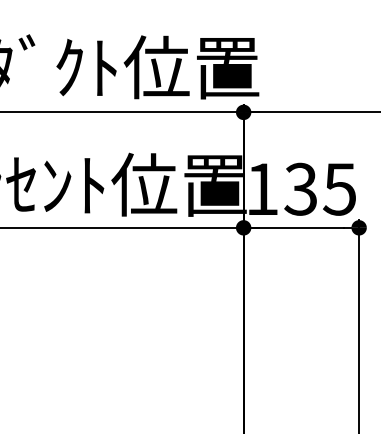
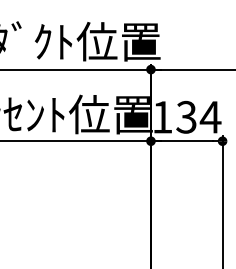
text: (339, 189) -> (210, 117), 135 -> 134

